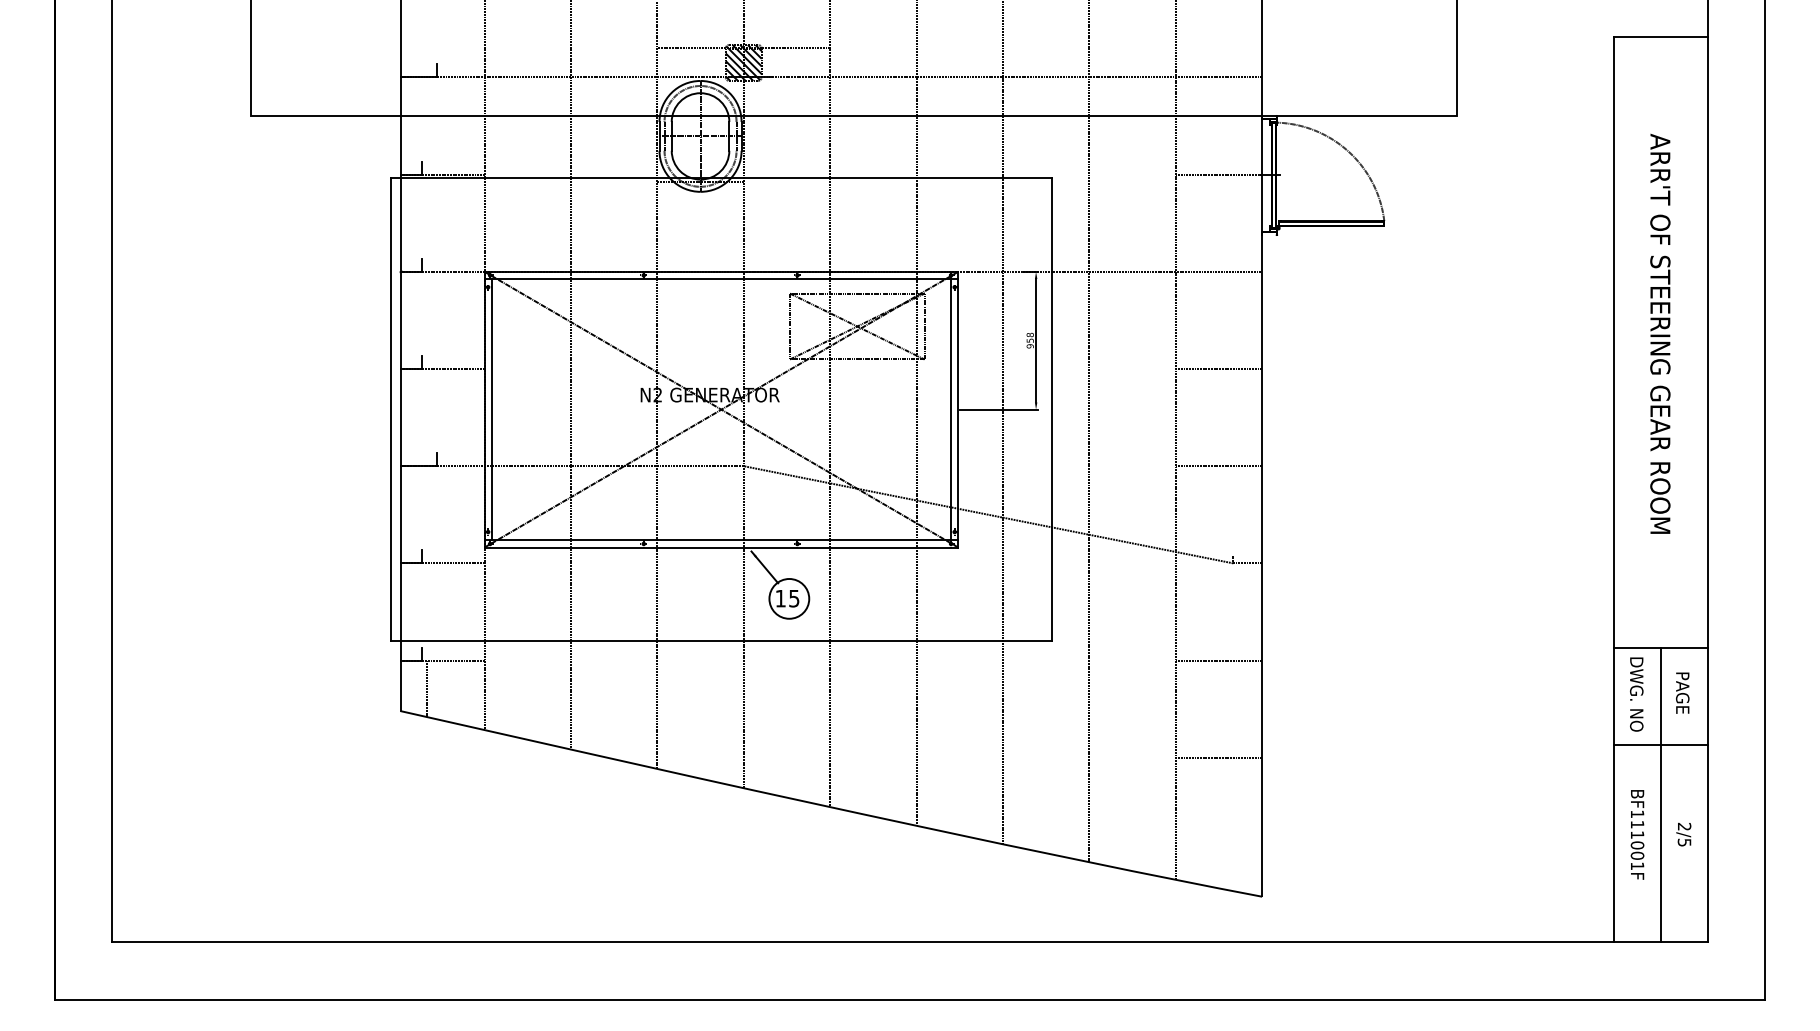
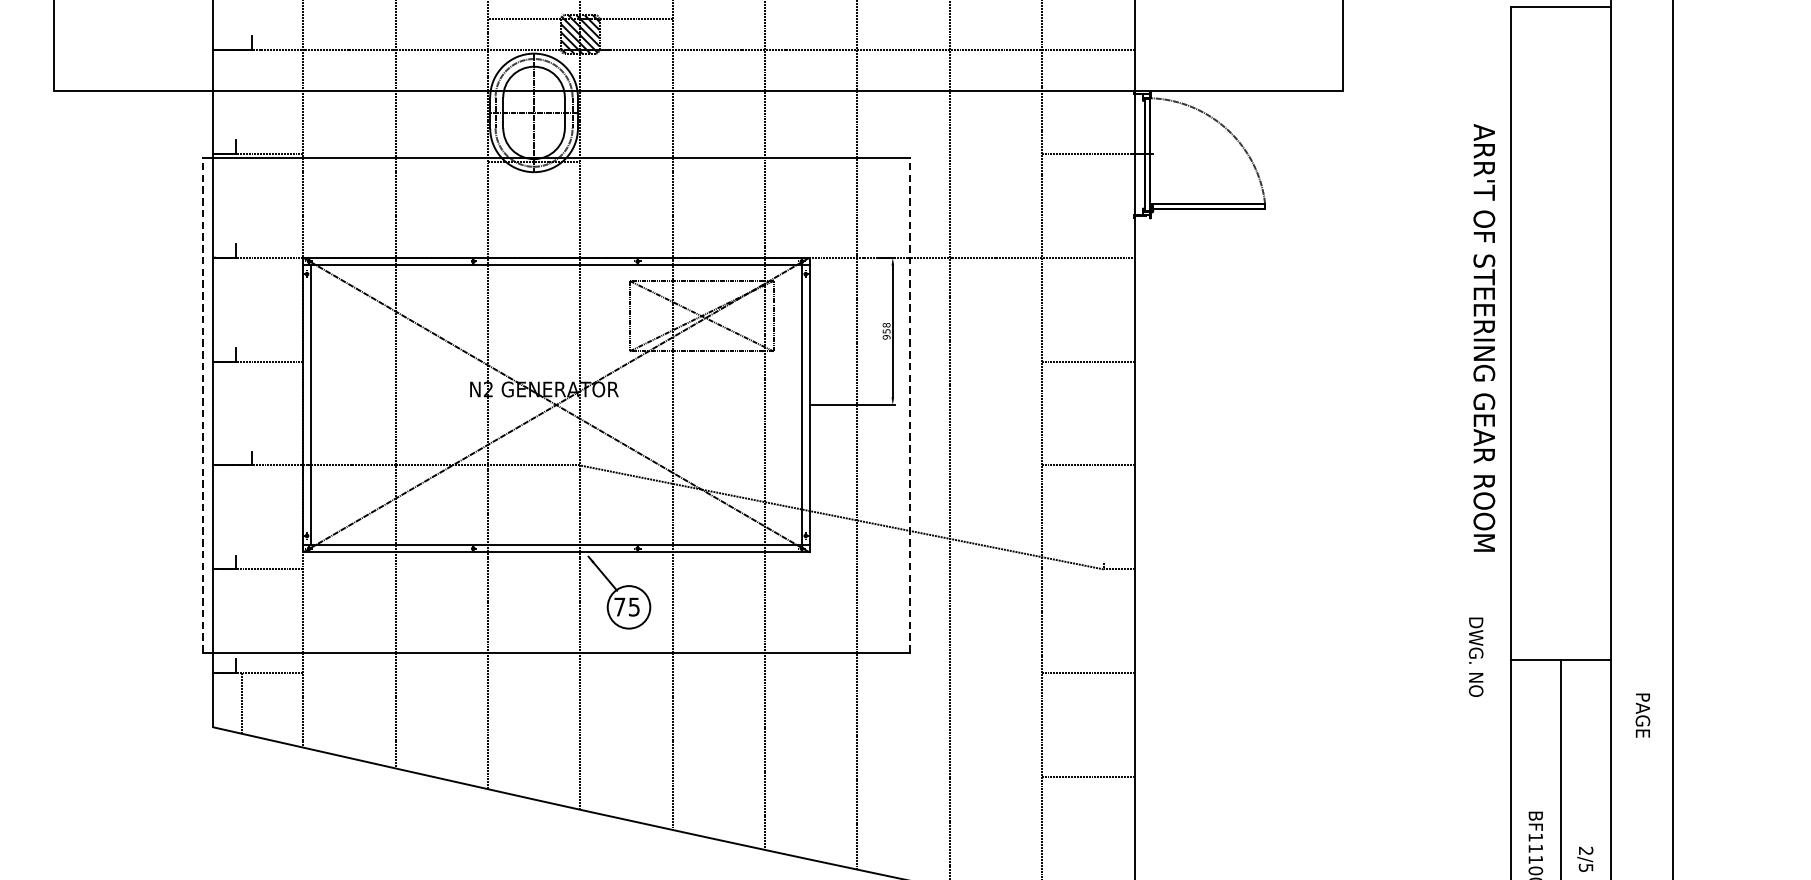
text: (1660, 333) -> (1484, 337), moved
line: (390, 409) -> (202, 404), solid -> dashed
line: (1051, 409) -> (909, 404), solid -> dashed
text: (780, 598) -> (619, 606), 15 -> 75
text: (1682, 692) -> (1642, 714), moved
text: (1636, 694) -> (1475, 657), moved
line: (1660, 745) -> (1560, 764), removed

